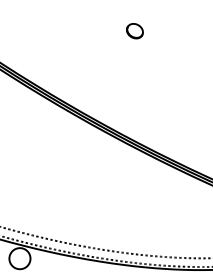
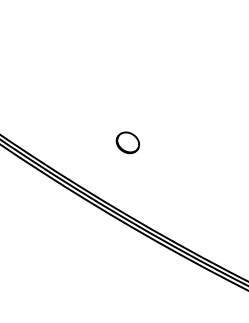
part: (134, 31) -> (127, 143), moved

